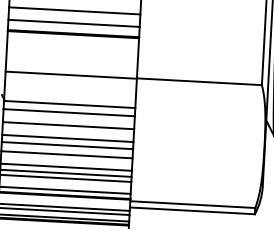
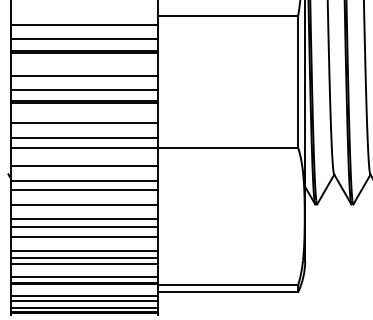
line: (72, 53) -> (84, 123), added
line: (71, 65) -> (84, 137), added
line: (70, 91) -> (84, 166), added

